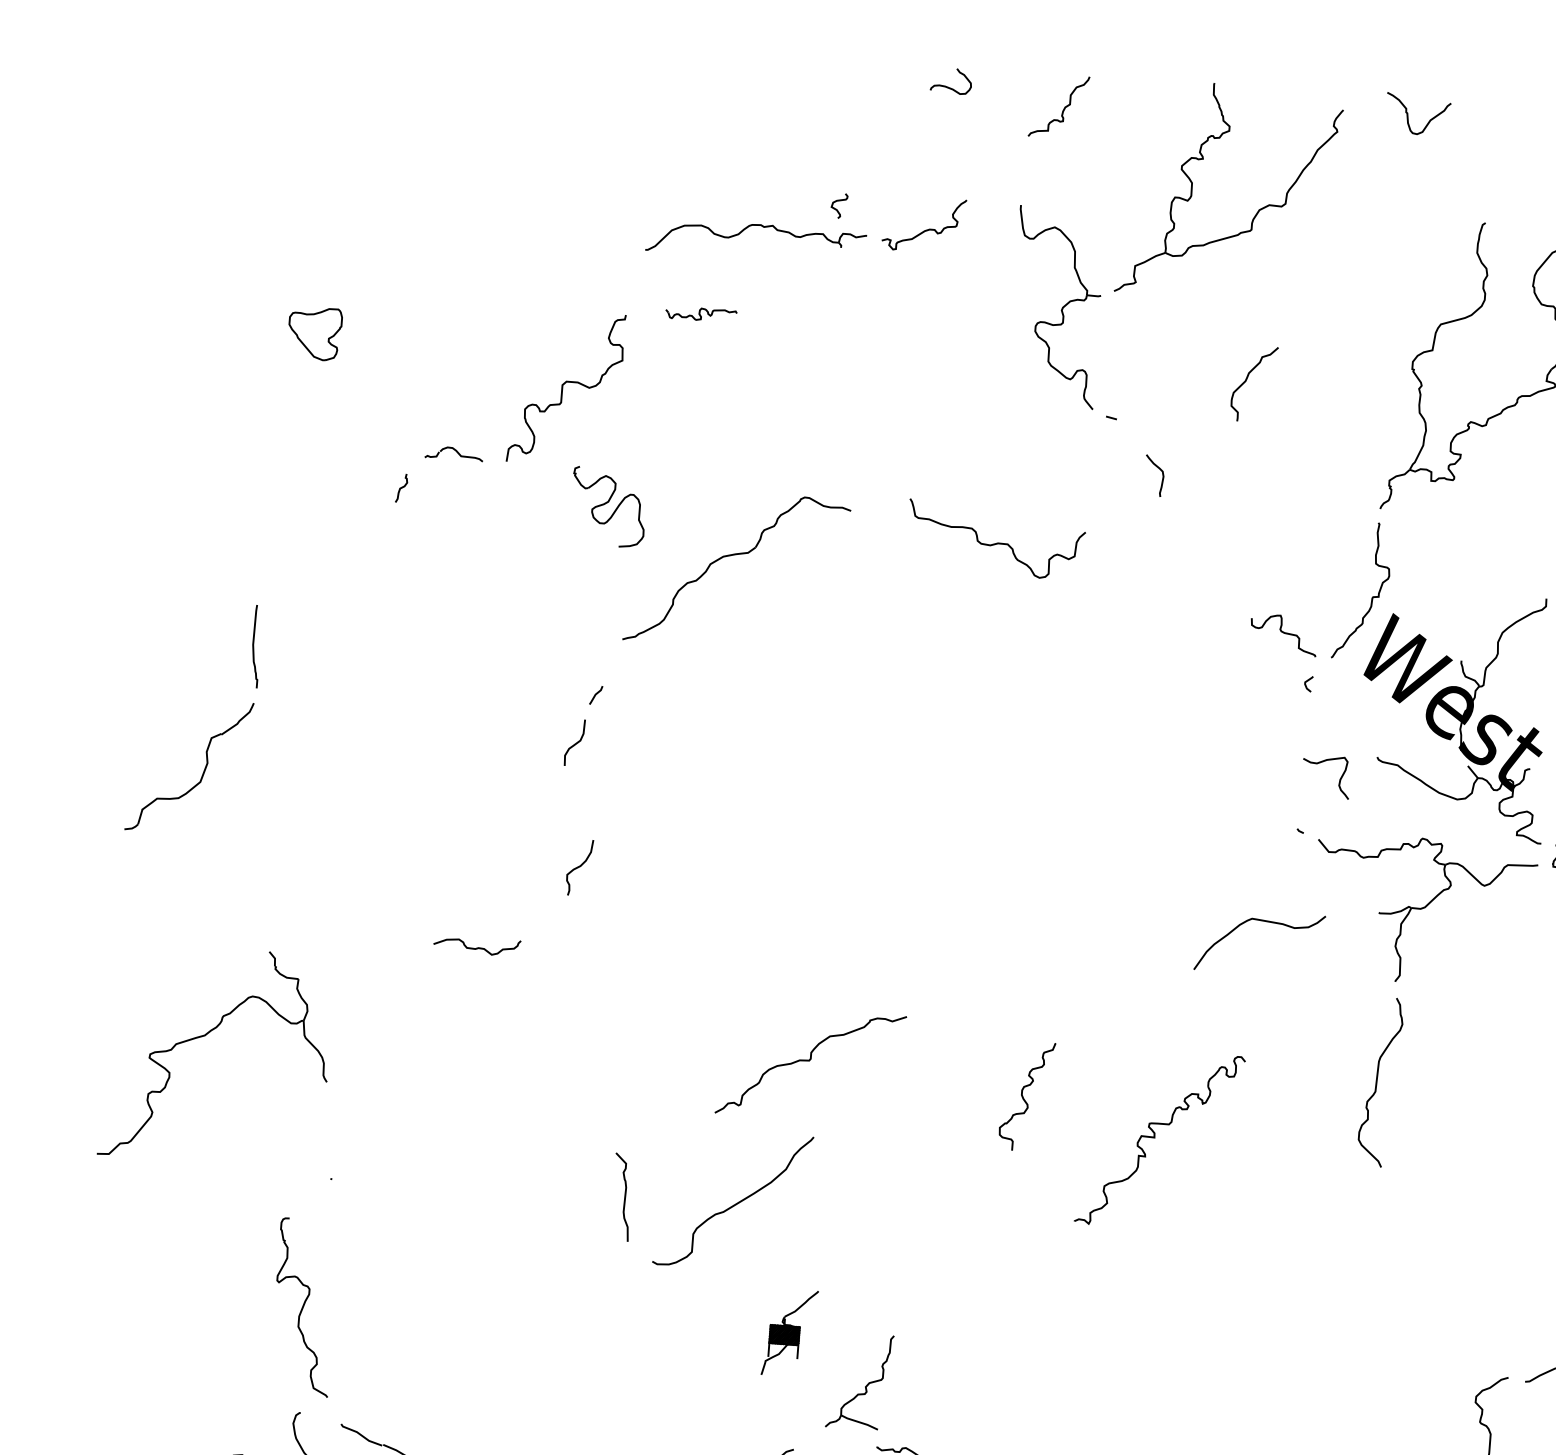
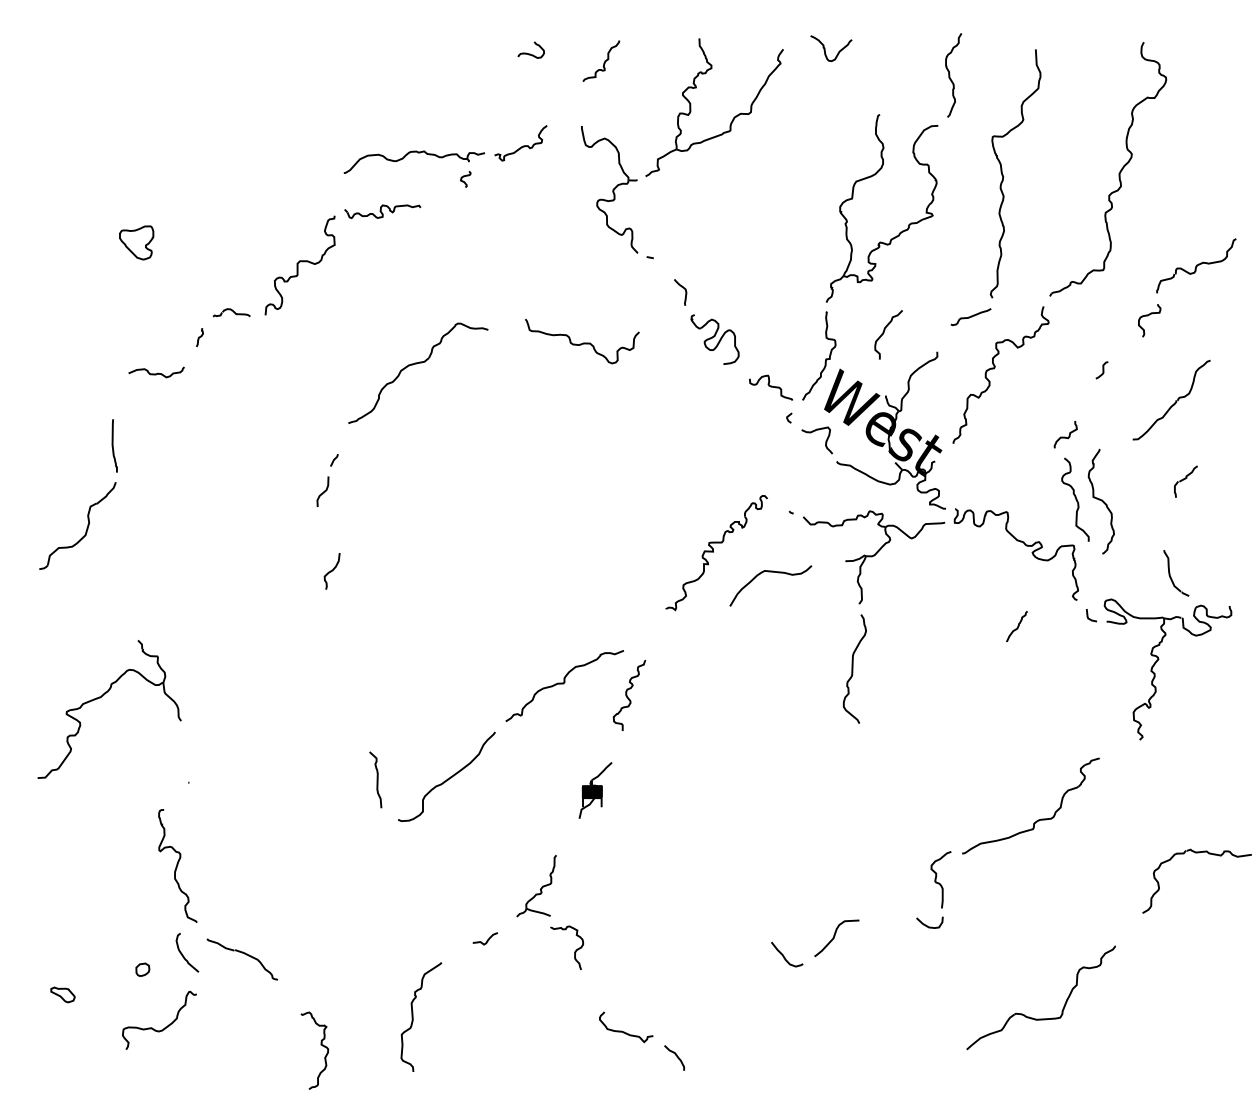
curve: (838, 209) -> (465, 181), moved
part: (700, 314) -> (382, 211), size x1.67
curve: (1247, 381) -> (884, 333), moved
part: (607, 507) -> (714, 339), moved
curve: (1339, 777) -> (825, 440), moved
curve: (478, 946) -> (157, 372), moved
curve: (808, 1062) -> (563, 684), moved
part: (1159, 1140) -> (716, 553), moved
part: (789, 1332) -> (595, 790), moved

